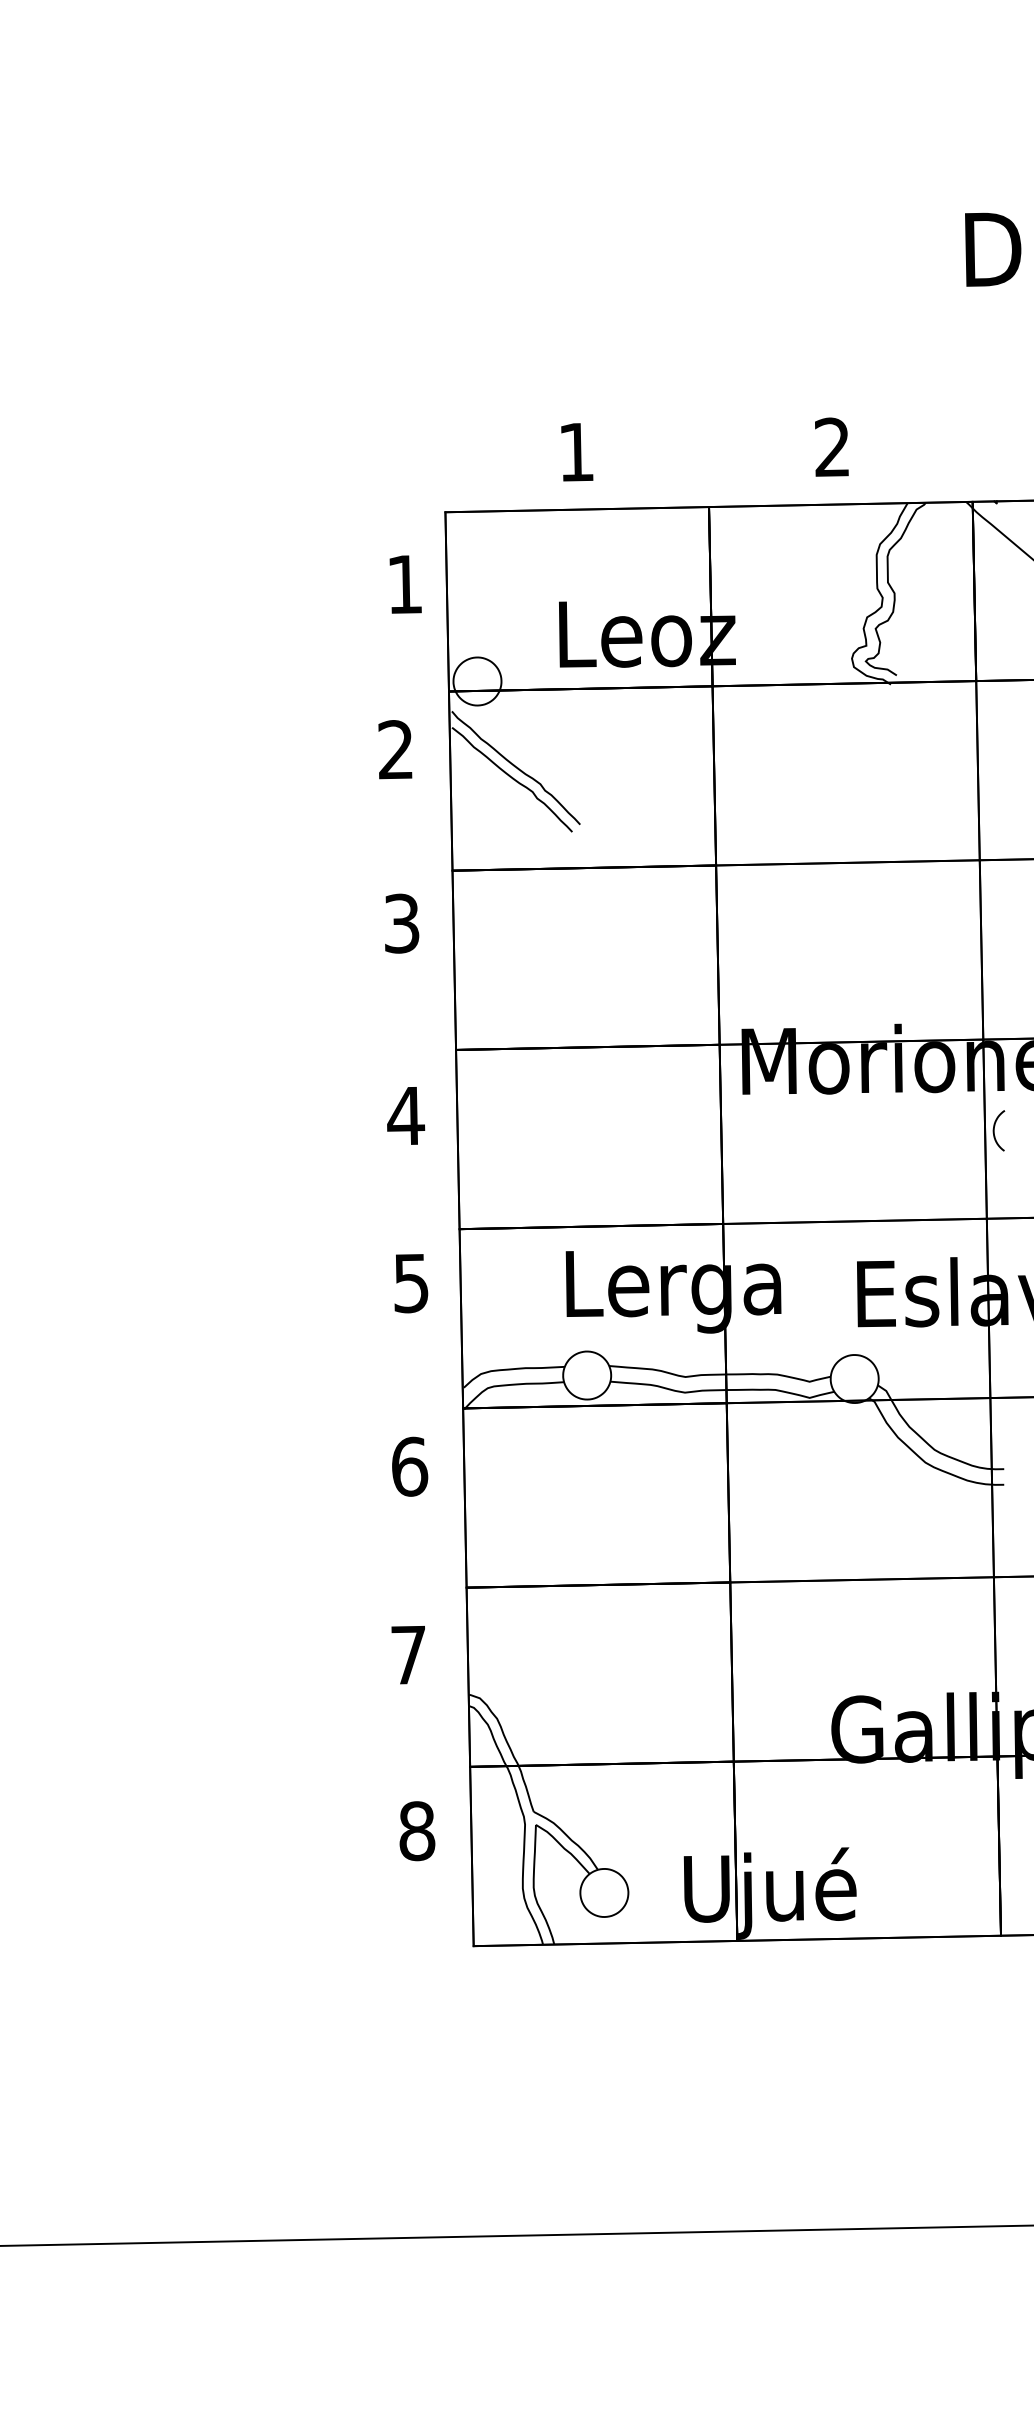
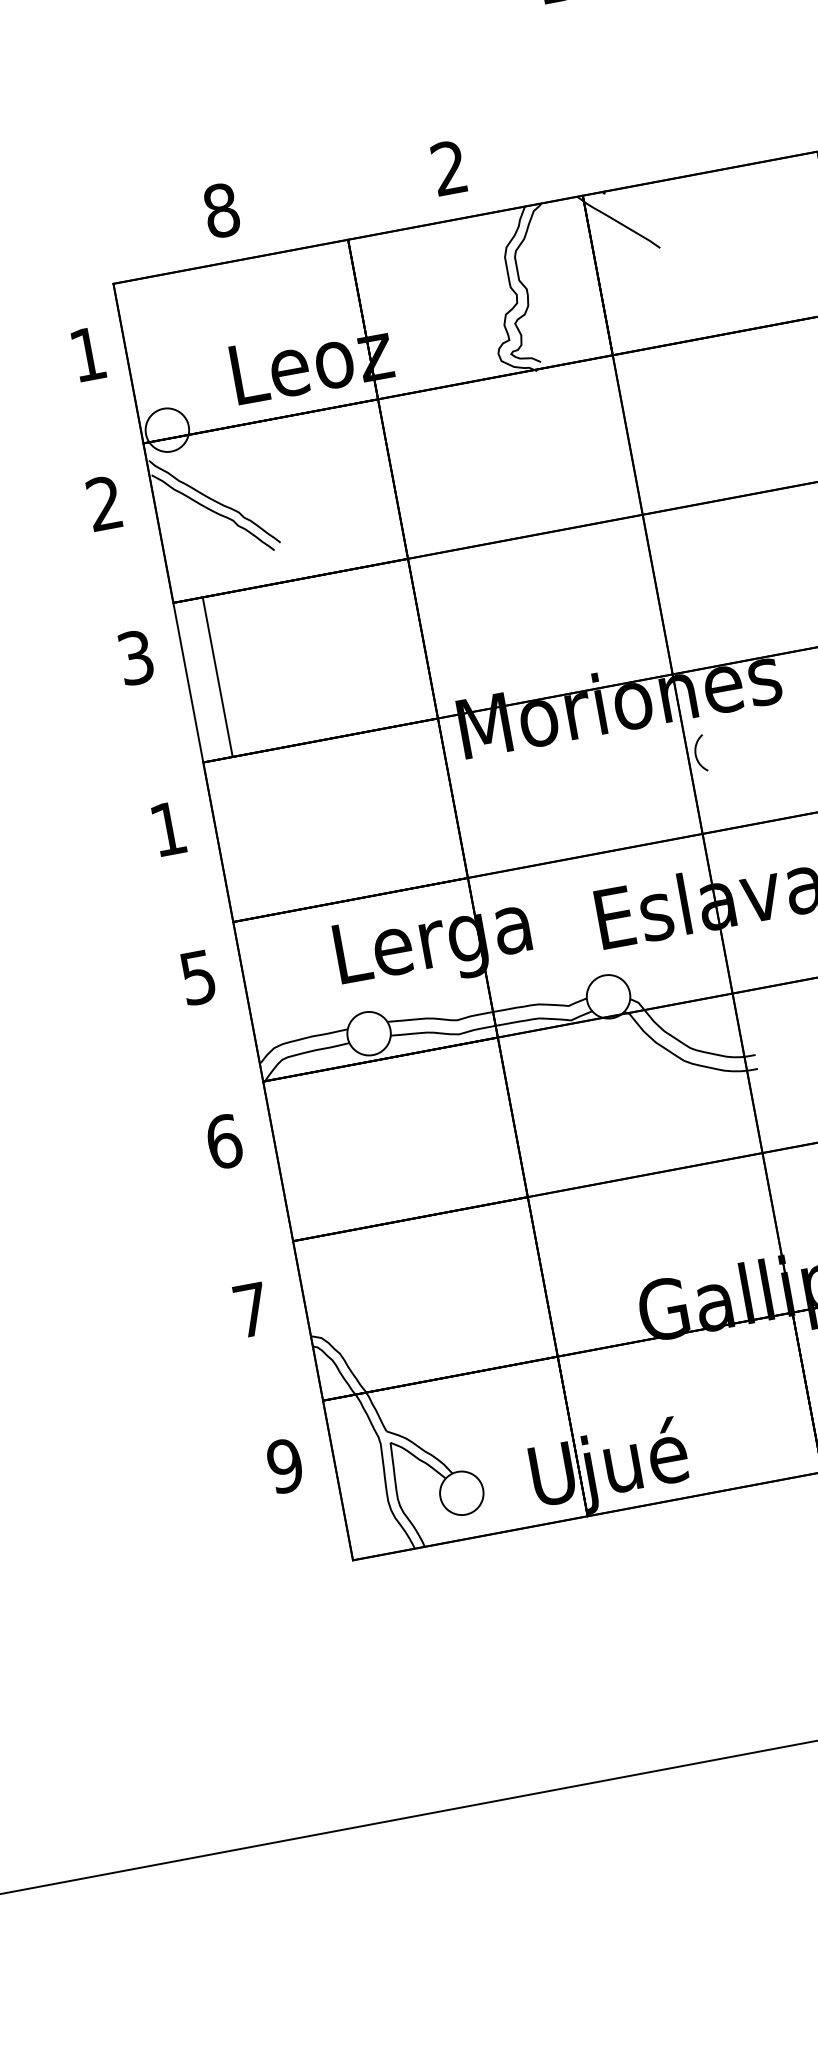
text: (576, 452) -> (221, 210), 1 -> 8
line: (454, 959) -> (217, 676), moved
text: (406, 1116) -> (169, 829), 4 -> 1
text: (416, 1831) -> (284, 1466), 8 -> 9

